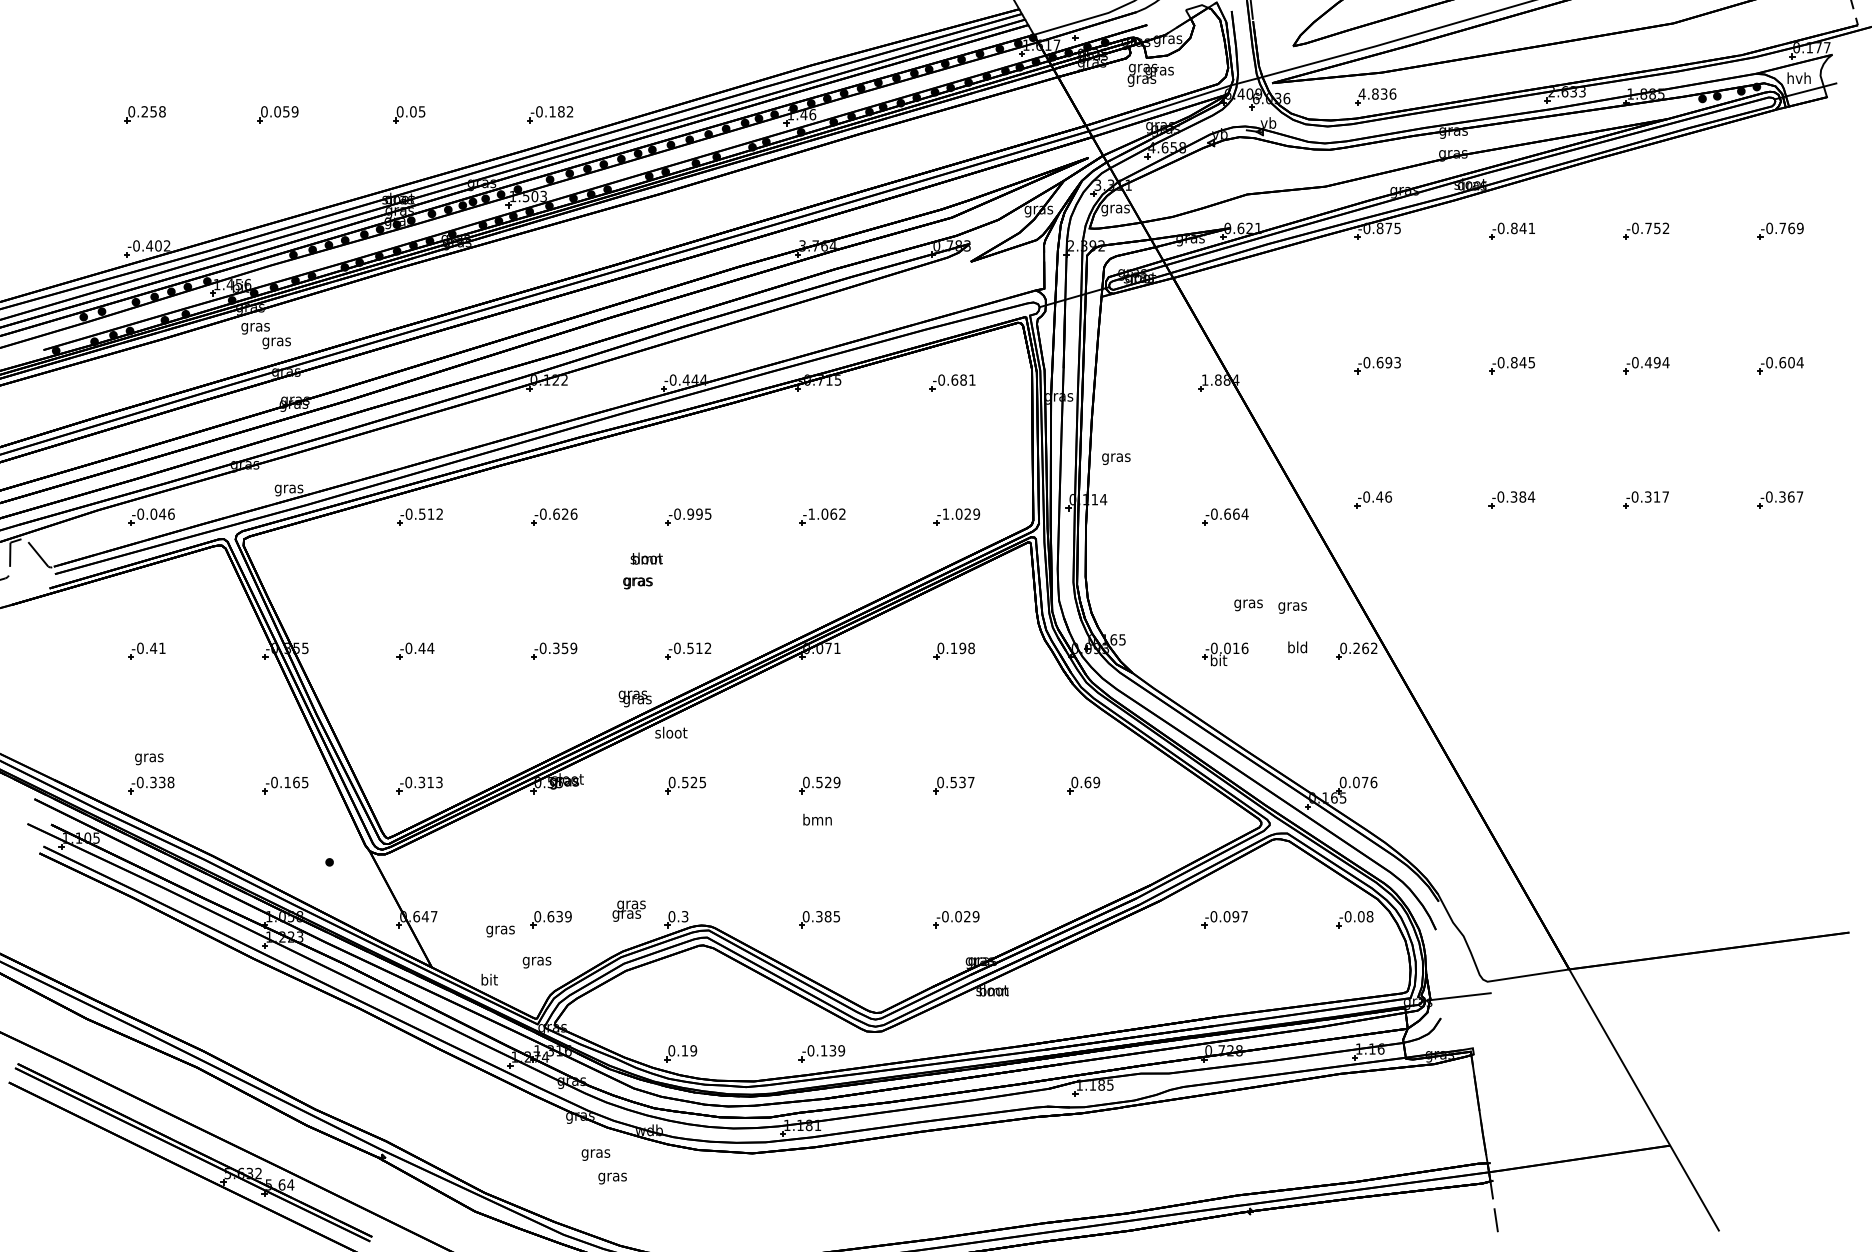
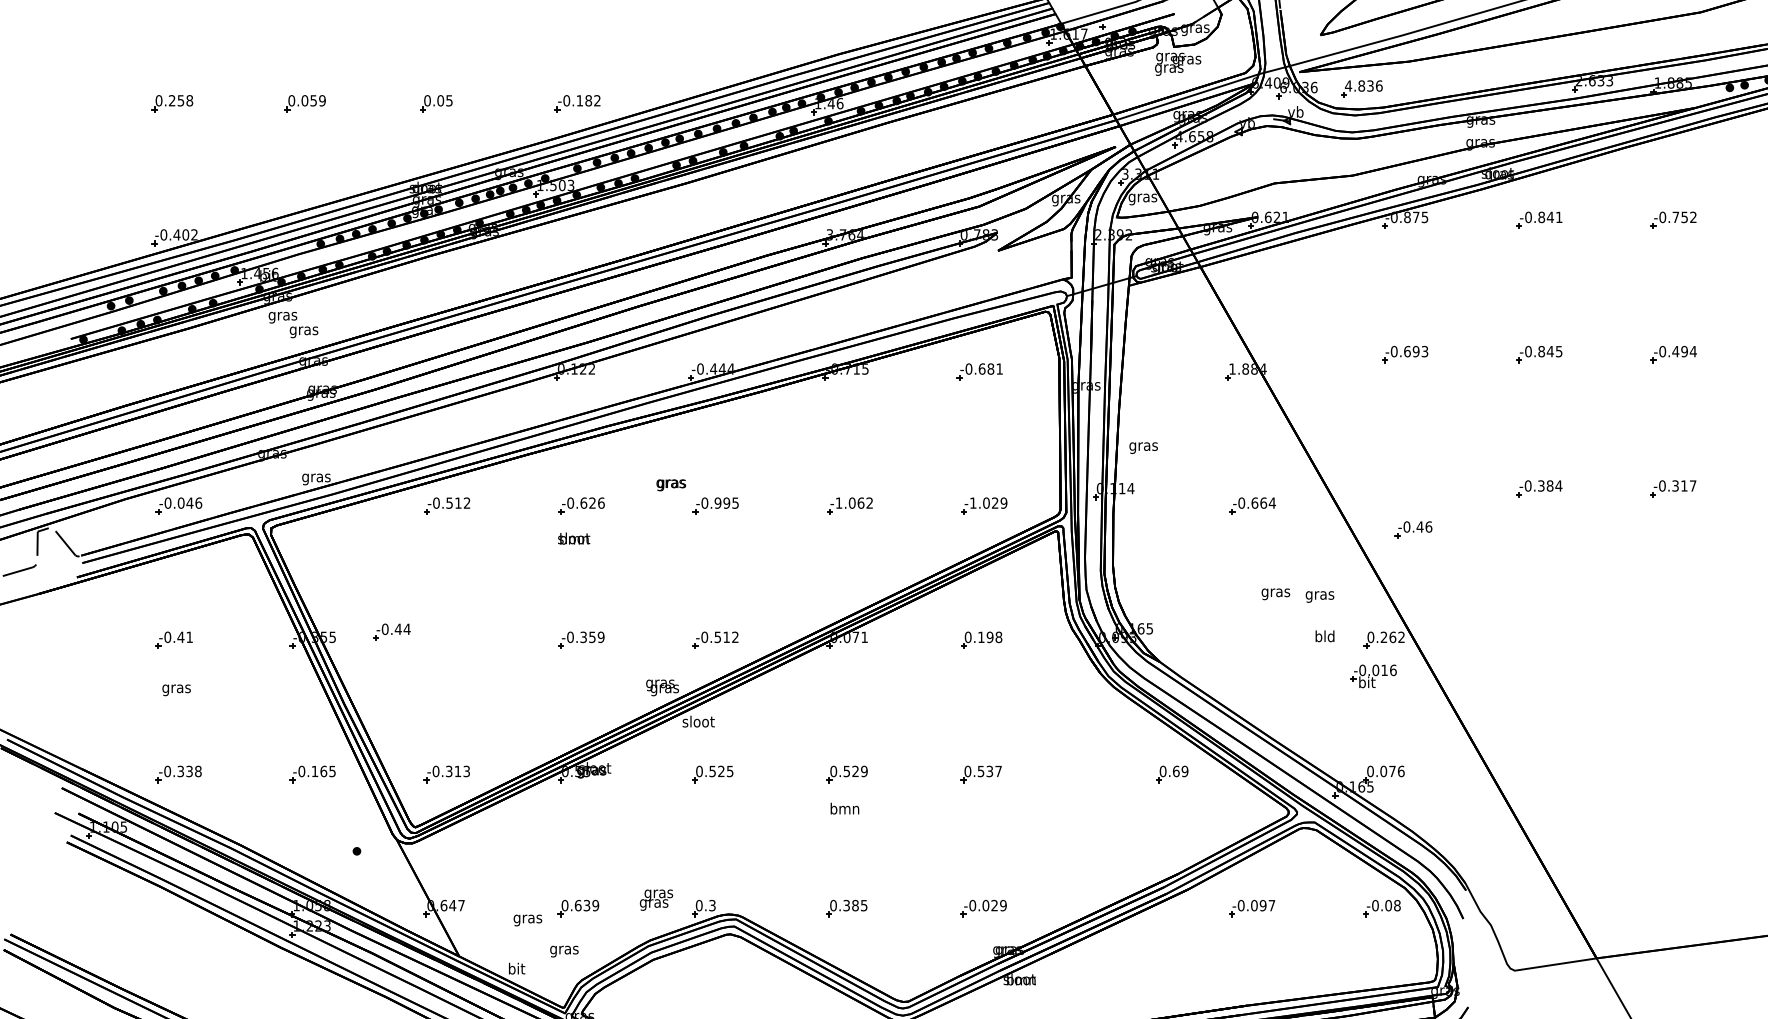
part: (1375, 96) -> (1361, 88), moved
part: (1372, 499) -> (1412, 529), moved
text: (646, 558) -> (573, 538), moved
text: (637, 583) -> (670, 485), moved
part: (415, 650) -> (391, 631), moved
part: (1225, 654) -> (1373, 676), moved
text: (149, 759) -> (176, 690), moved
part: (1083, 785) -> (1171, 774), moved
line: (1456, 997) -> (1483, 986), removed

